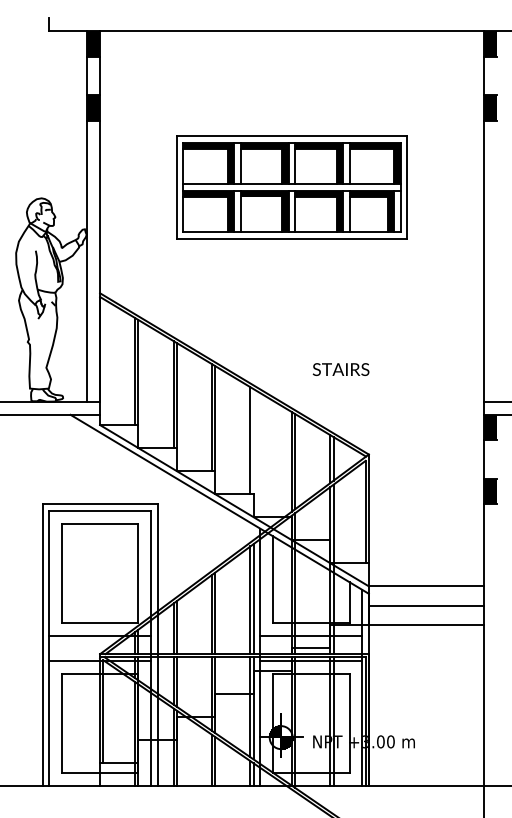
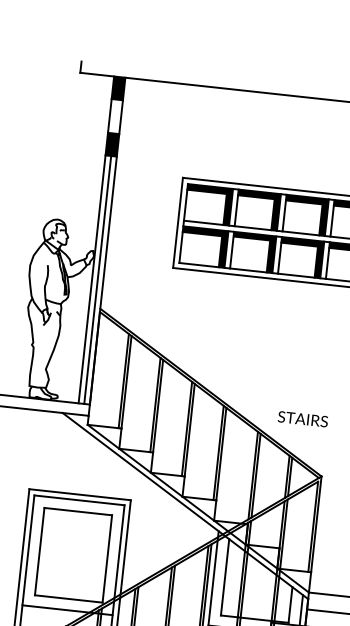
line: (93, 261) -> (97, 280), added
text: (340, 369) -> (302, 419), moved
line: (253, 441) -> (221, 453), added

